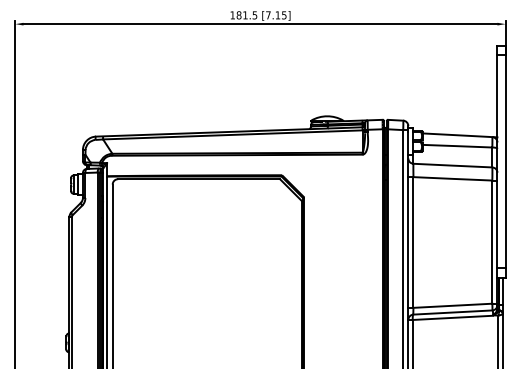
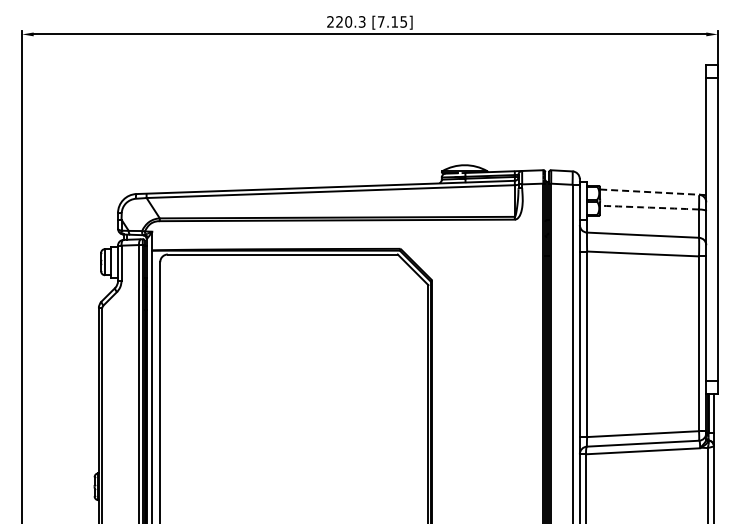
text: (243, 15) -> (346, 21), 181.5 -> 220.3
line: (460, 135) -> (653, 192), solid -> dashed
arc: (457, 146) -> (649, 207), solid -> dashed

